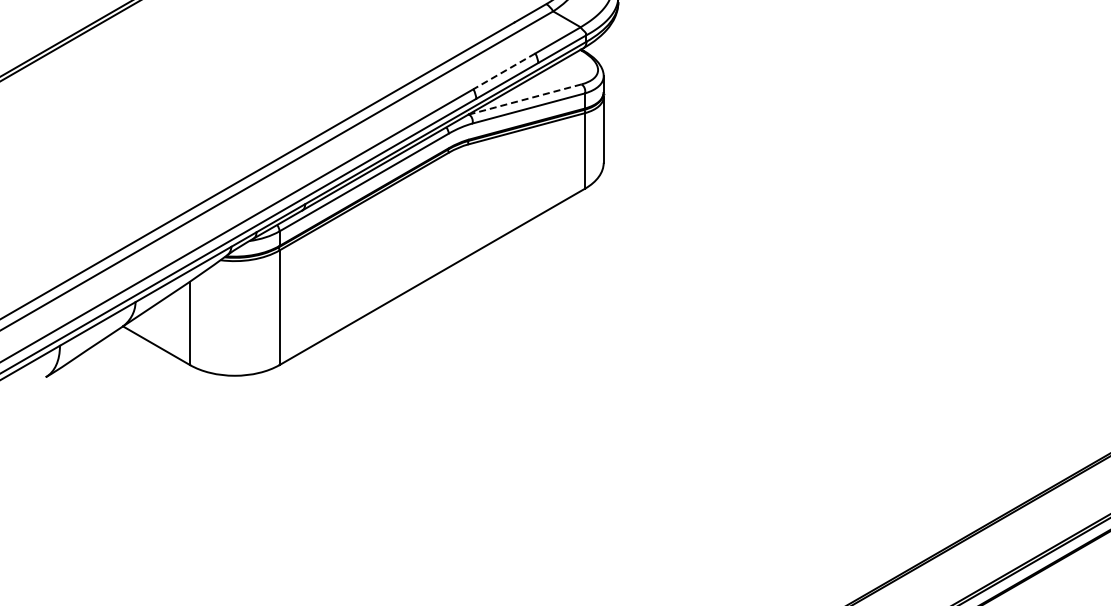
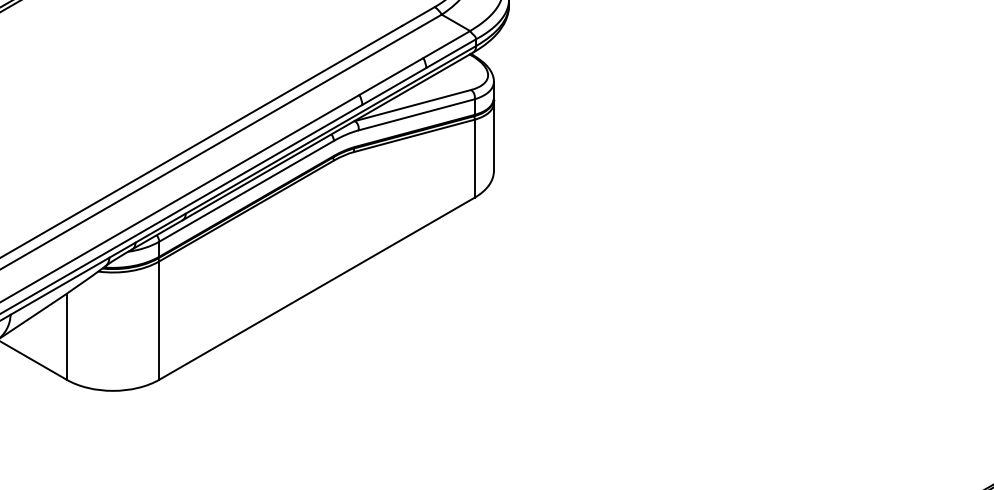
line: (504, 71) -> (391, 76), dashed -> solid
line: (524, 99) -> (412, 105), dashed -> solid

